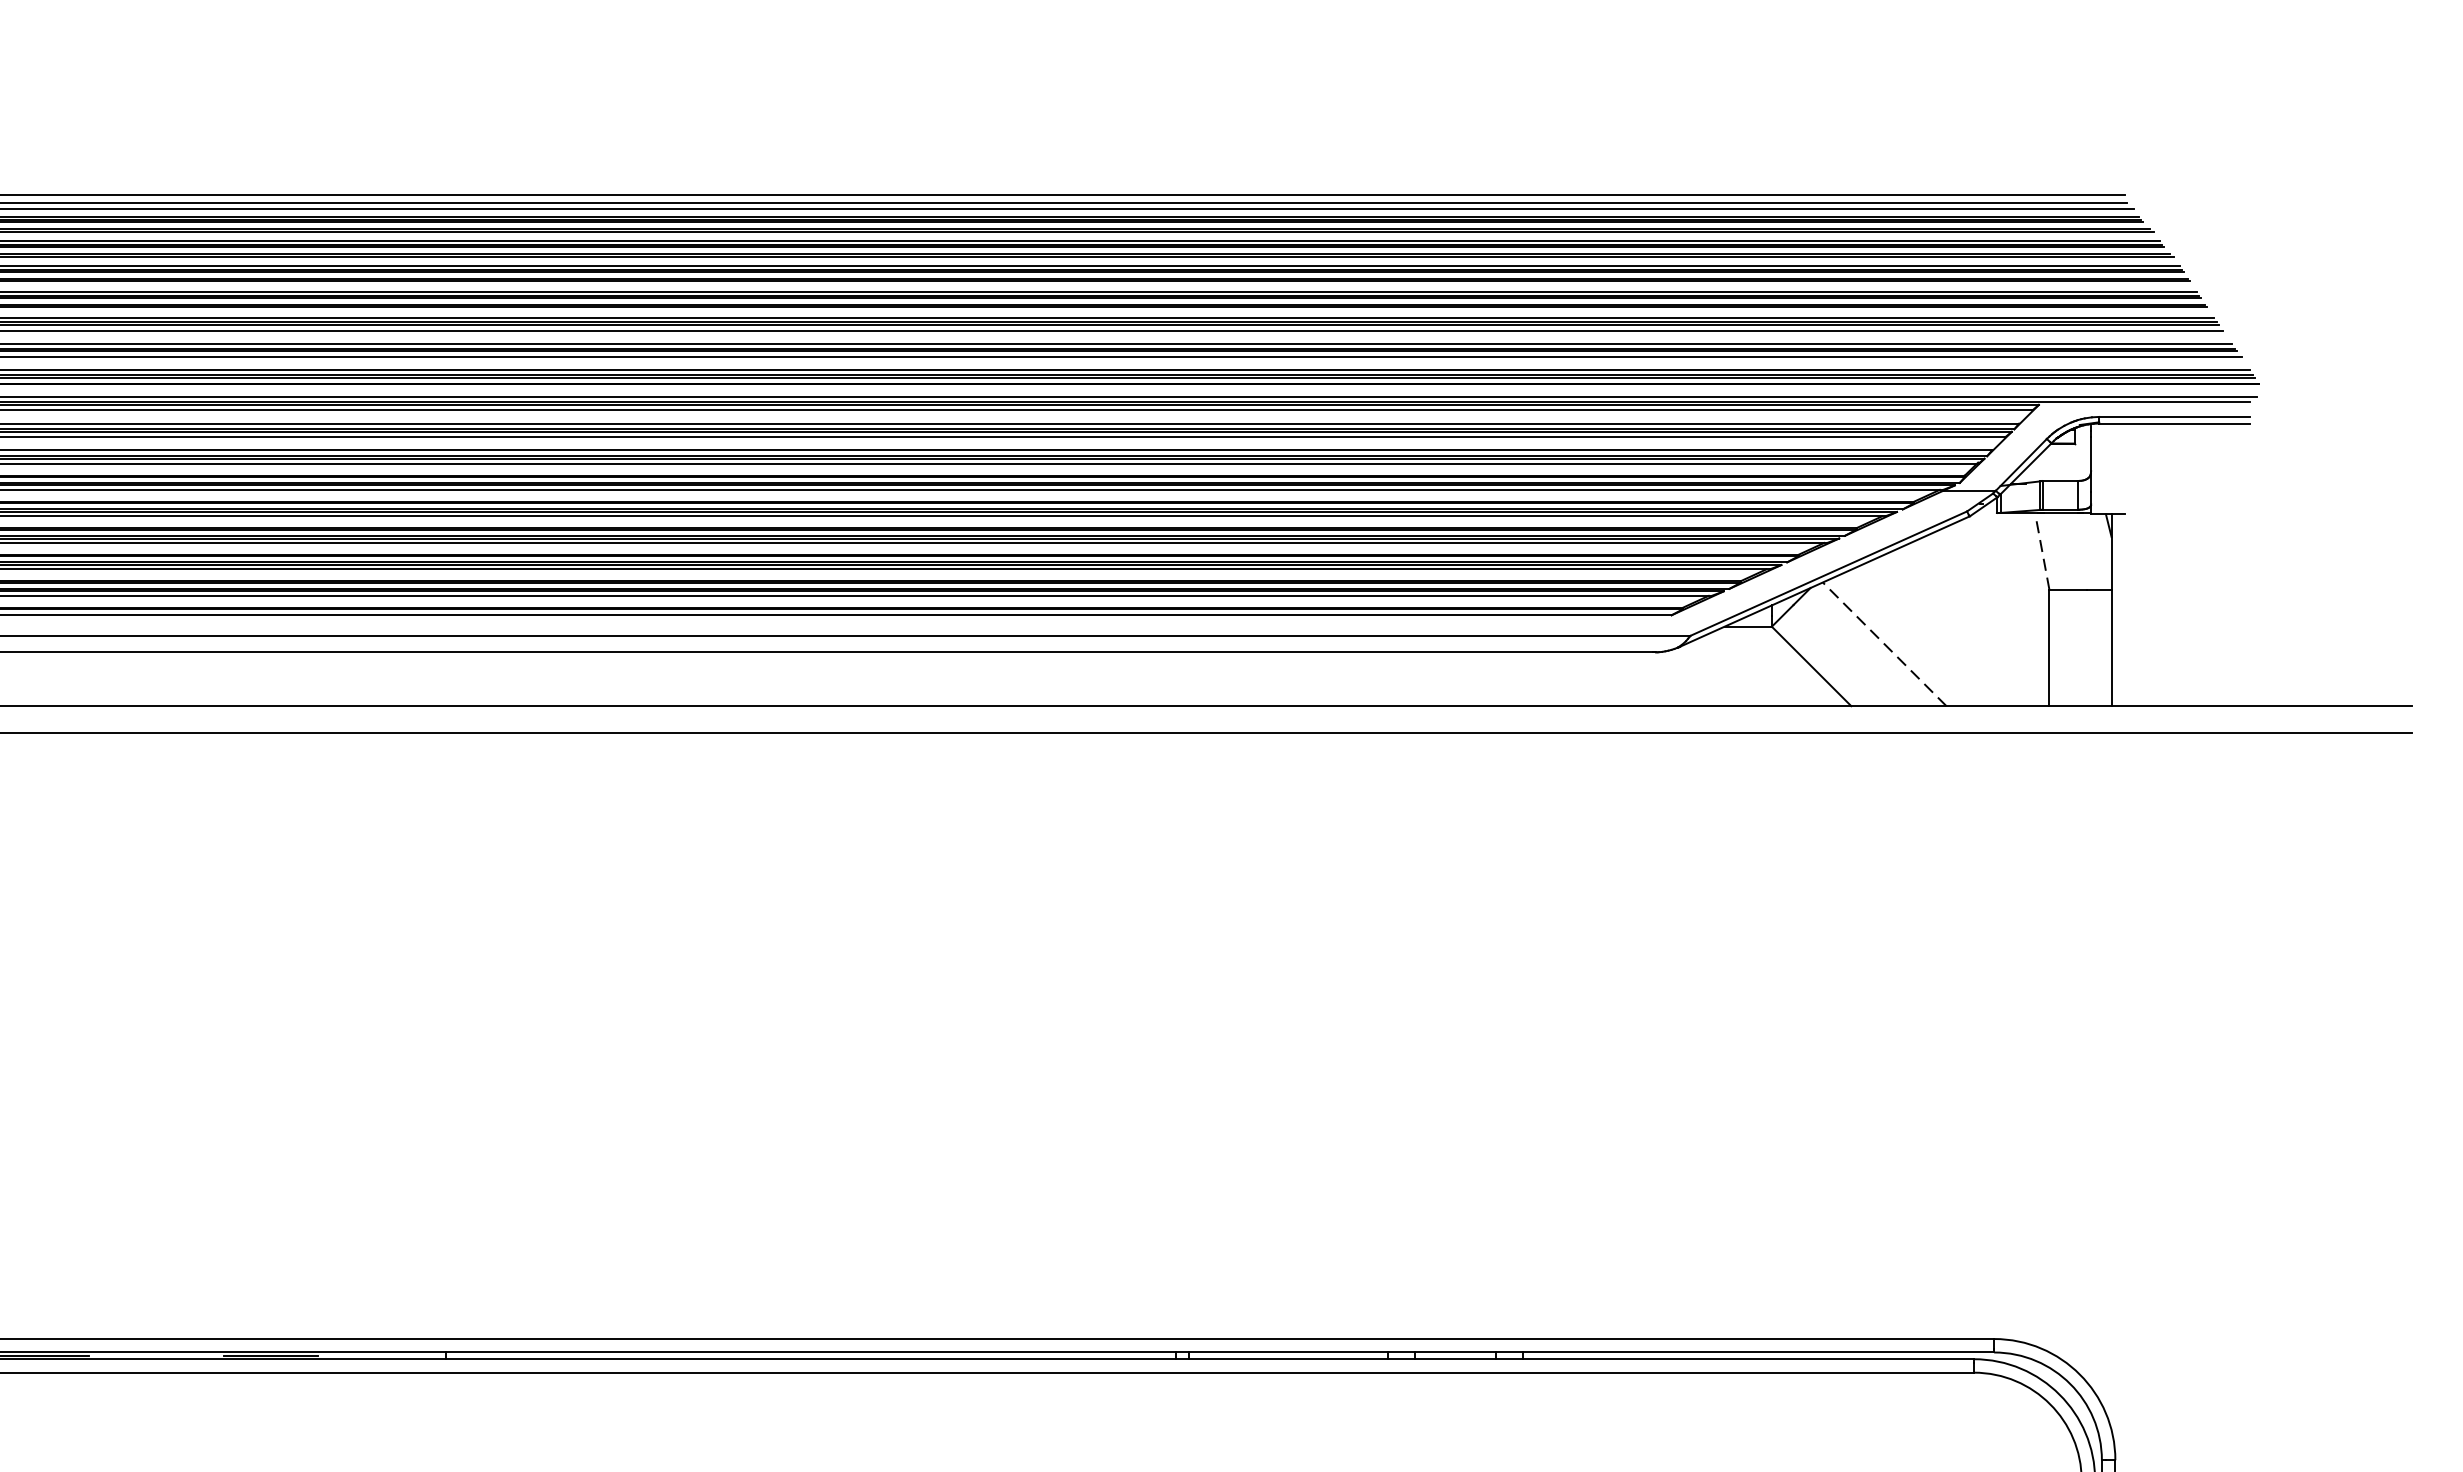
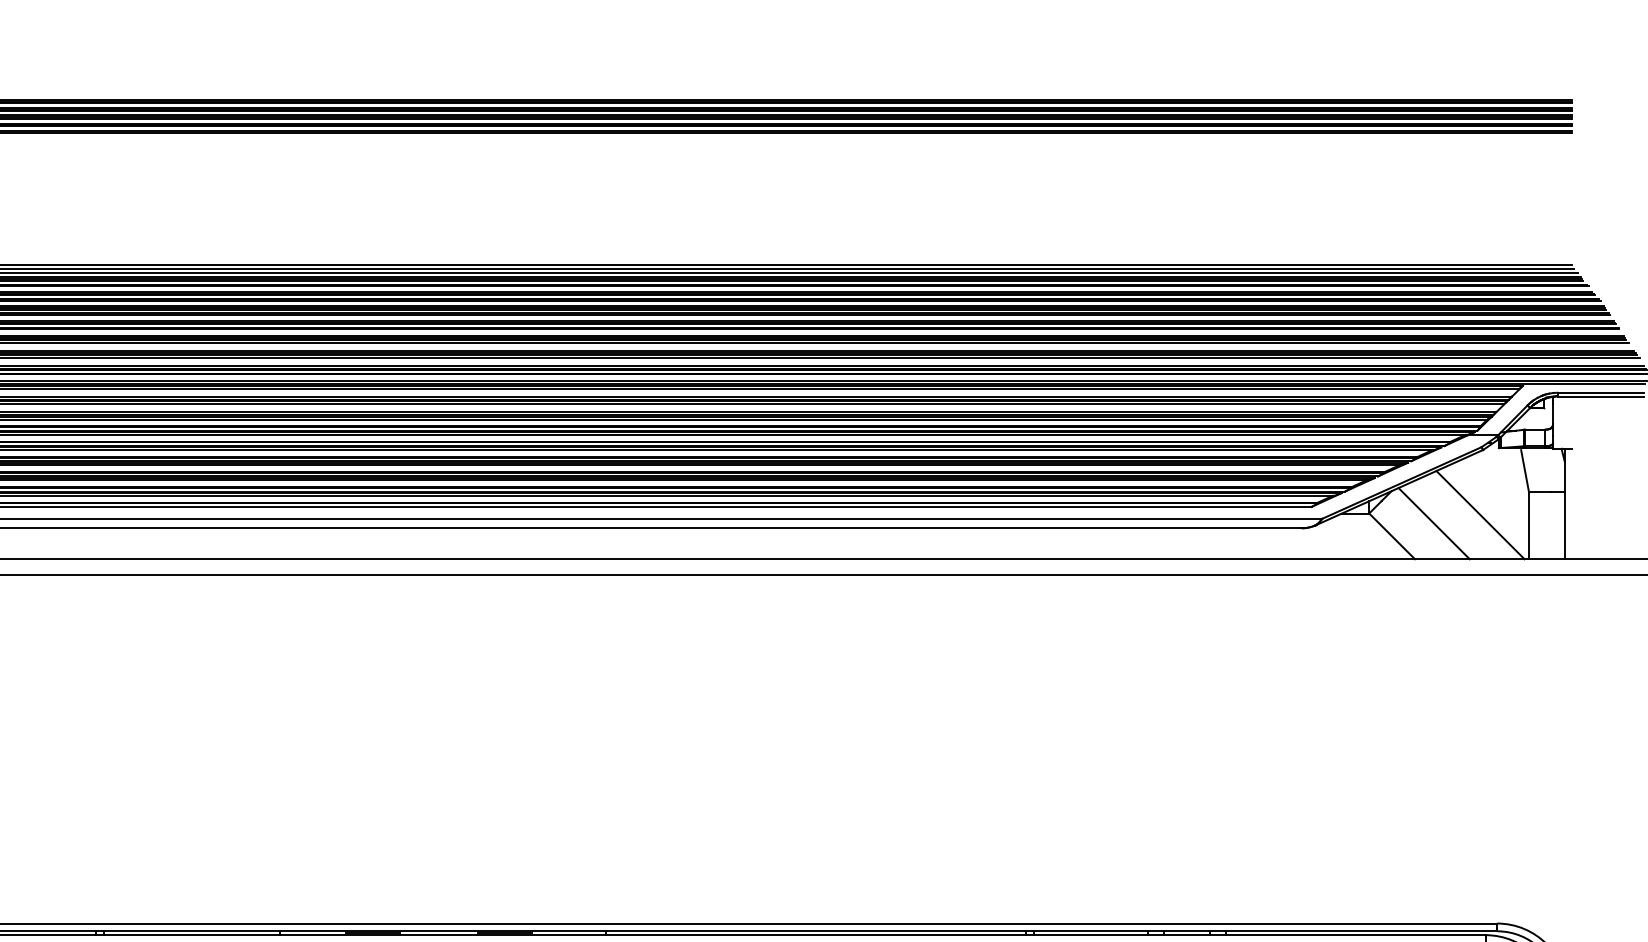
line: (2041, 551) -> (1524, 470), dashed -> solid
line: (1965, 630) -> (1480, 515), added
line: (1883, 644) -> (1433, 523), dashed -> solid

